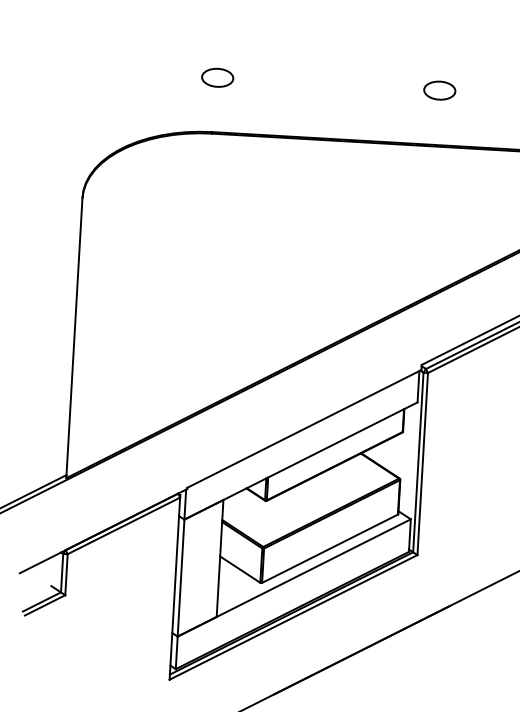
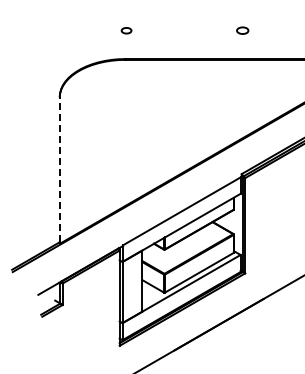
part: (217, 77) -> (126, 30), size x0.6
part: (439, 90) -> (242, 30), size x0.7
line: (74, 335) -> (59, 169), solid -> dashed

